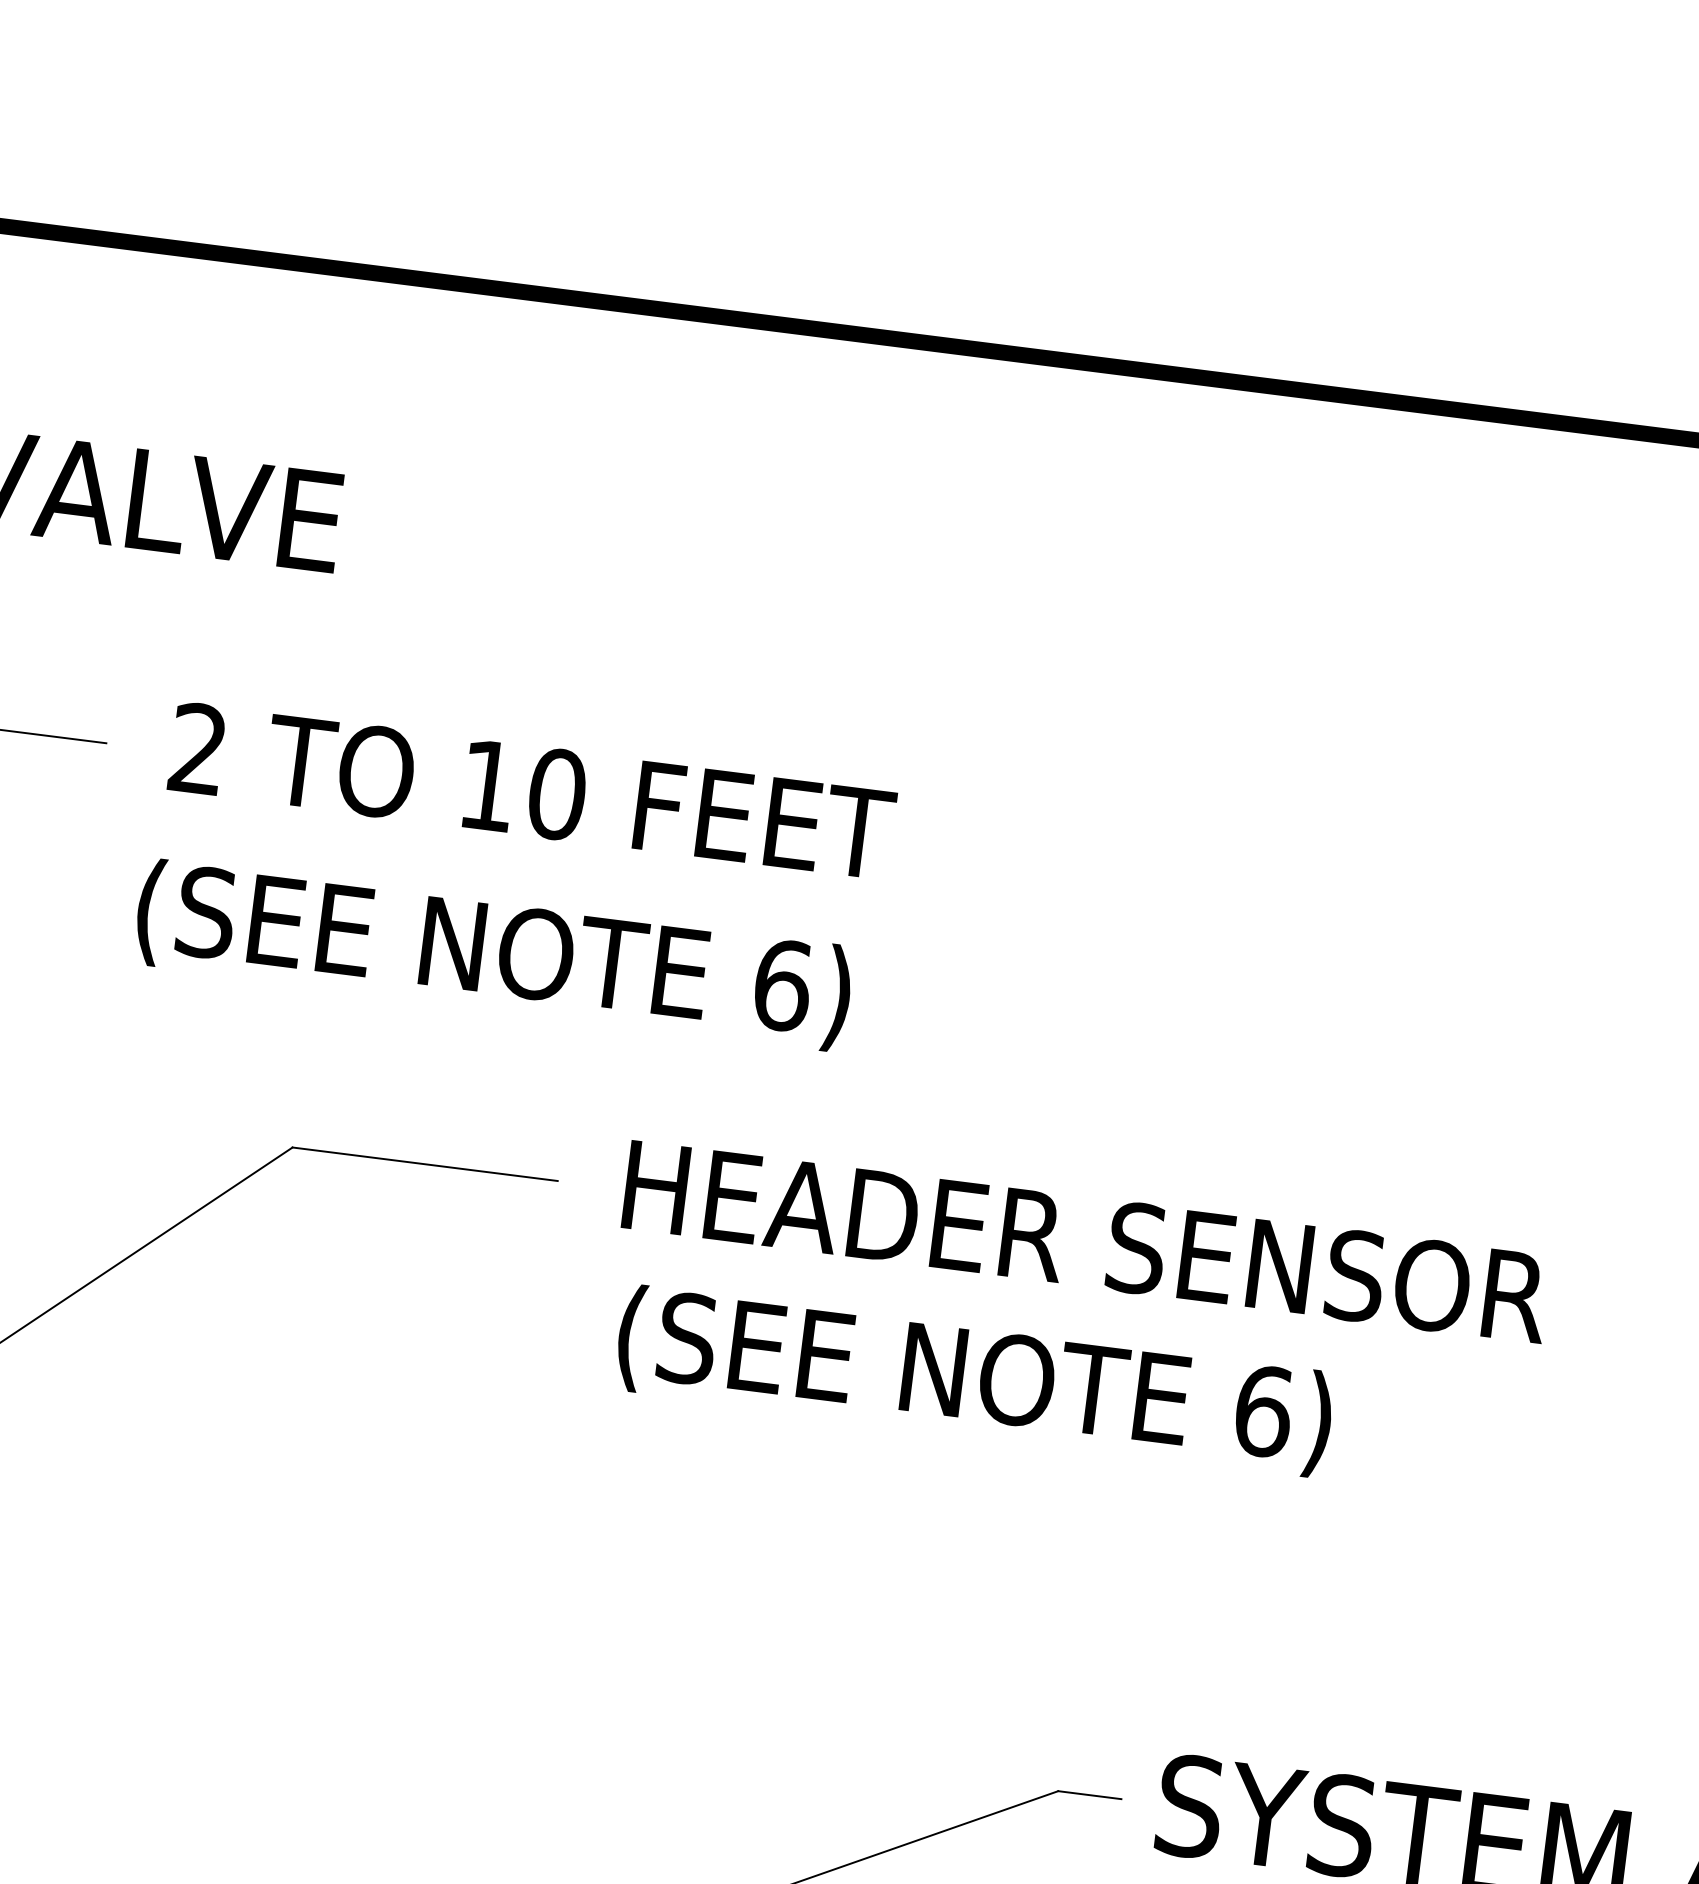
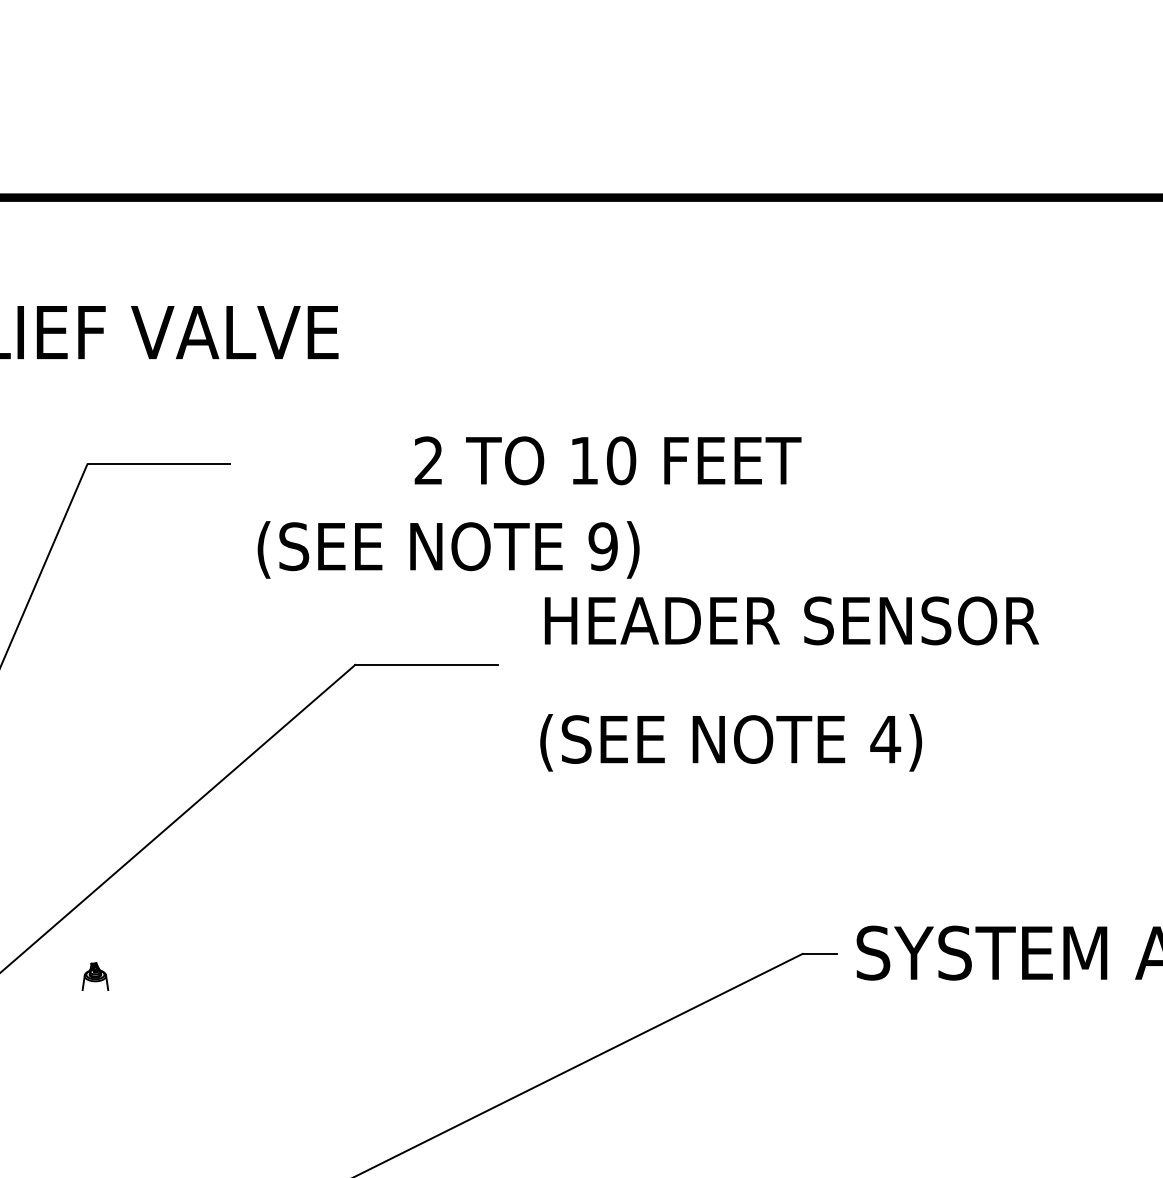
text: (531, 790) -> (607, 460), moved
text: (783, 985) -> (603, 546), 6) -> 9)
text: (1085, 1241) -> (791, 620), moved
text: (1263, 1411) -> (885, 739), 6) -> 4)

